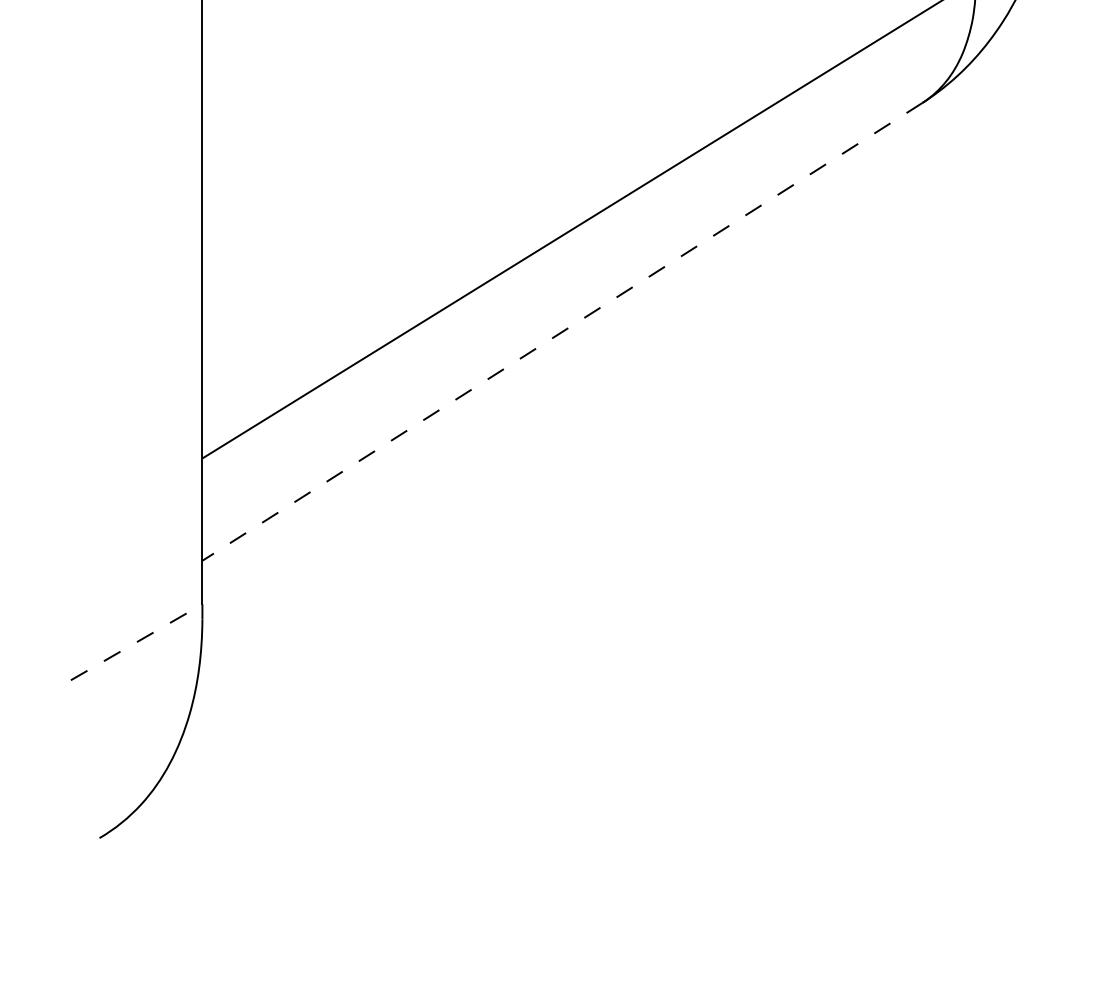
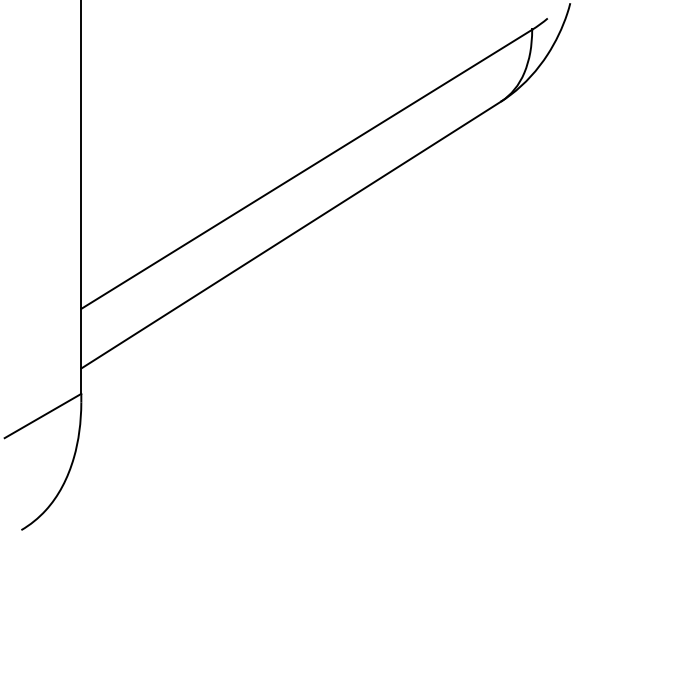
line: (563, 332) -> (291, 235), dashed -> solid
line: (137, 641) -> (43, 415), dashed -> solid

